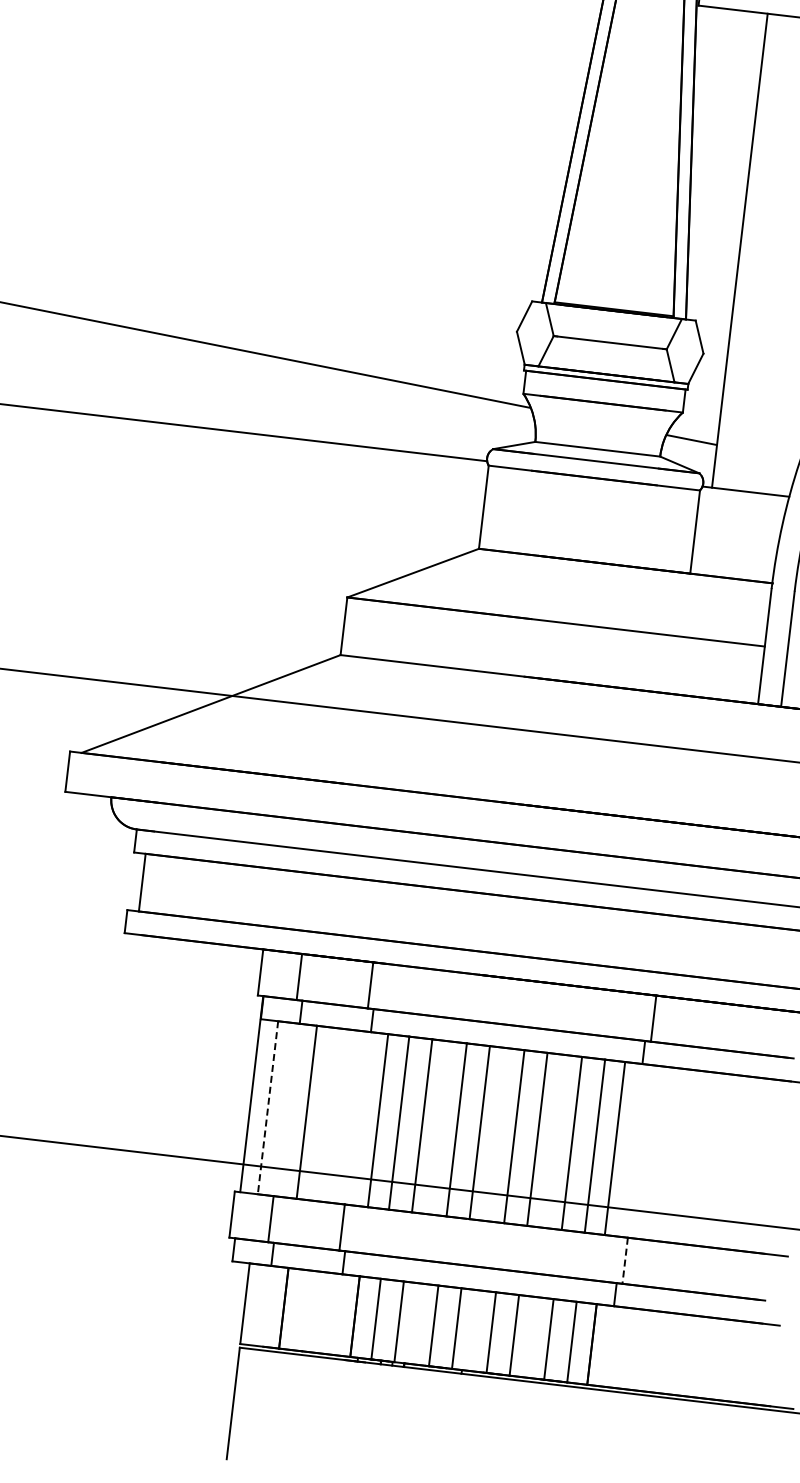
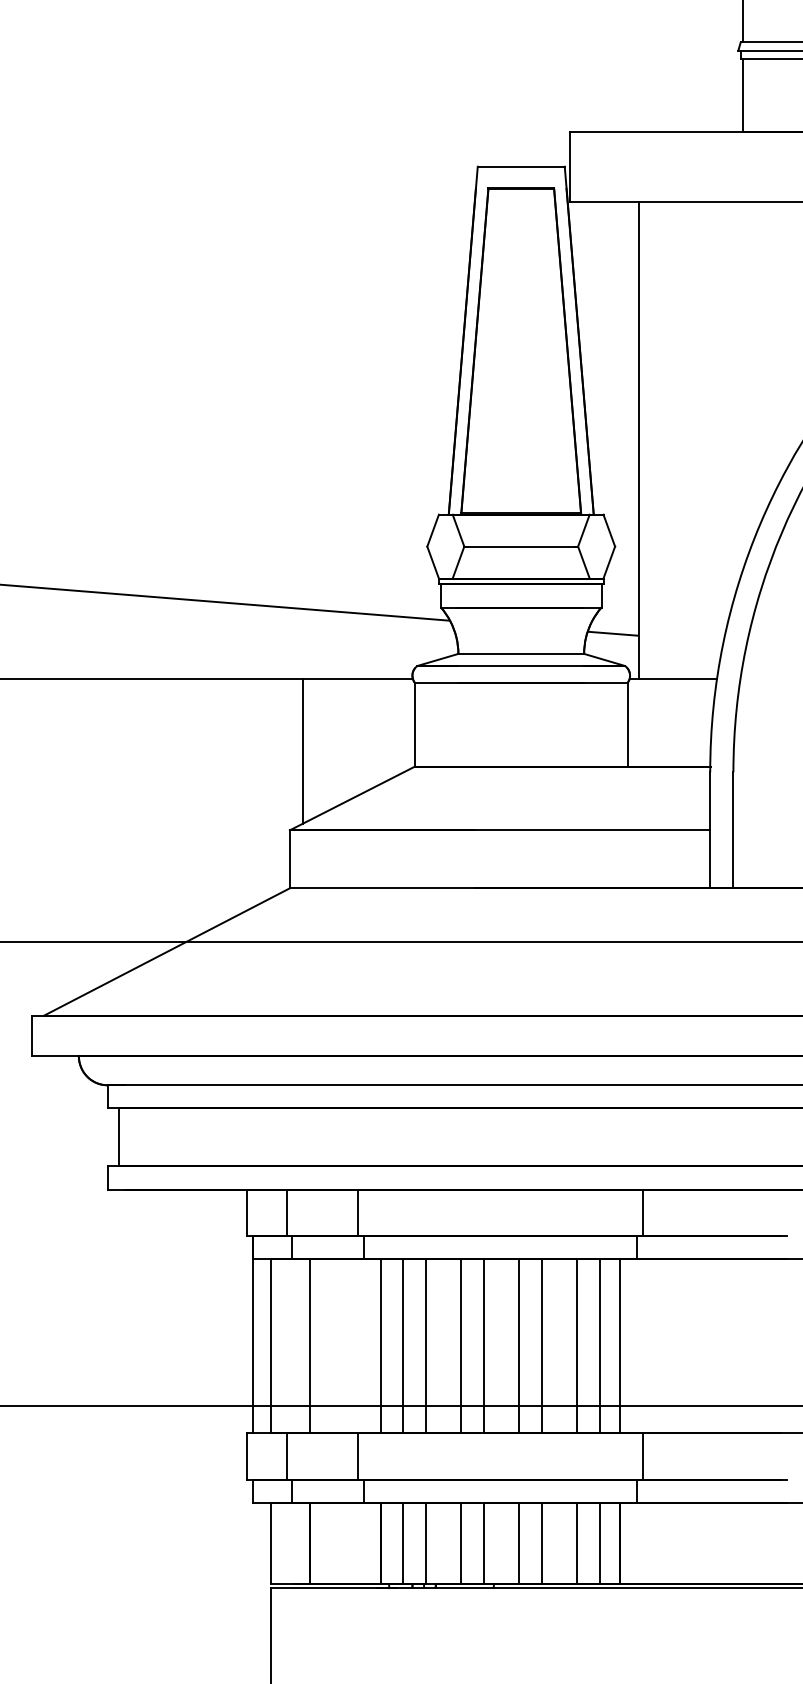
line: (369, 519) -> (302, 750), added
line: (267, 1107) -> (270, 1346), dashed -> solid
line: (625, 1261) -> (643, 1457), dashed -> solid

